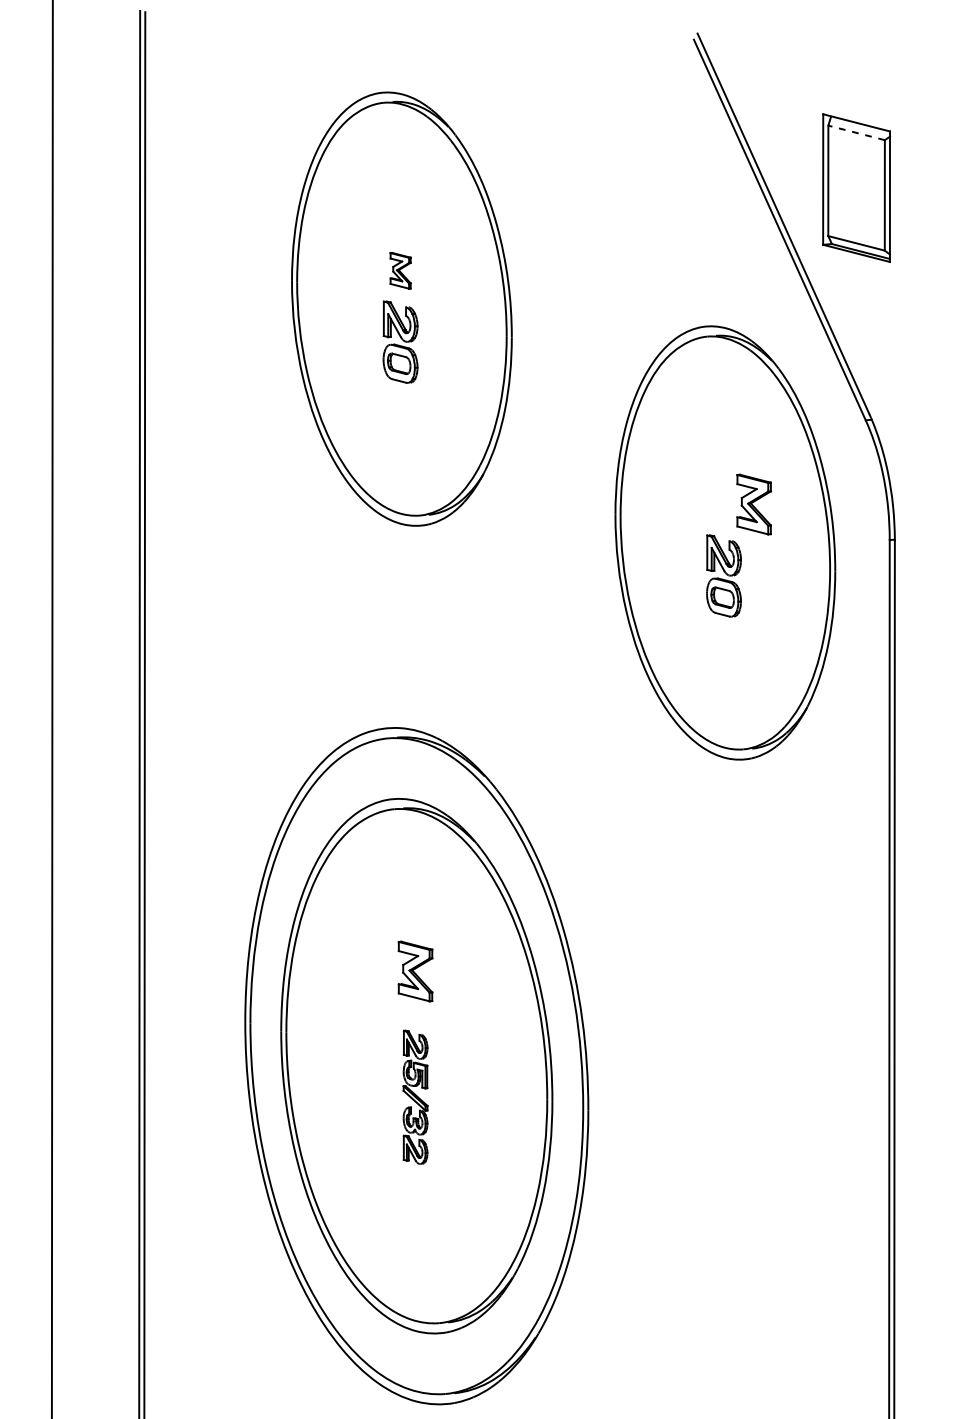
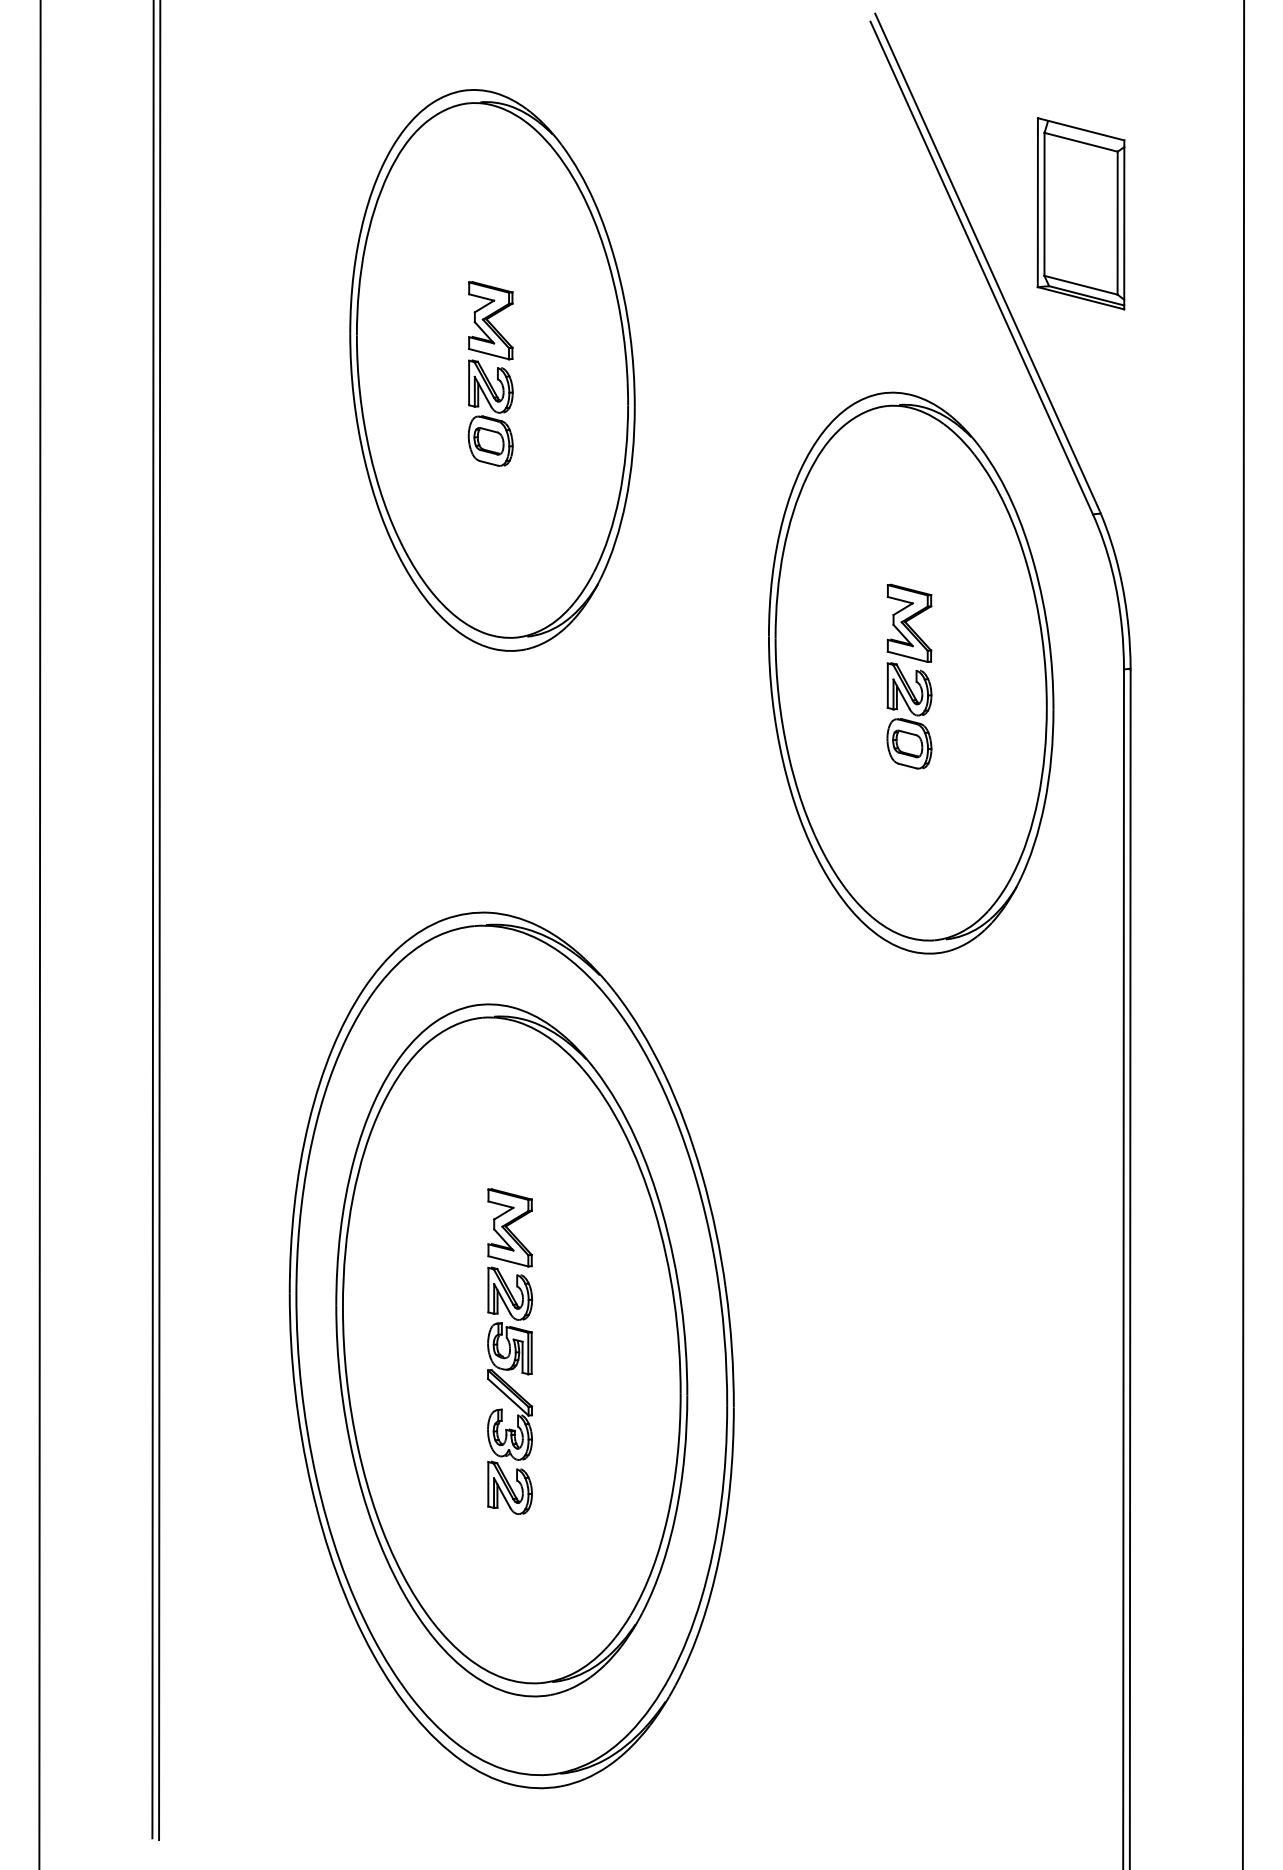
line: (856, 133) -> (1081, 142), dashed -> solid
part: (400, 270) -> (490, 320), size x1.67
part: (754, 503) -> (909, 622), moved
part: (415, 1097) -> (510, 1390), size x1.43

